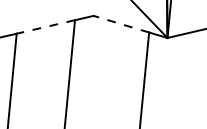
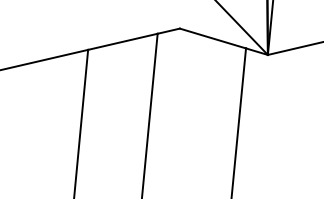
line: (121, 24) -> (212, 38), dashed -> solid
line: (45, 26) -> (122, 41), dashed -> solid

